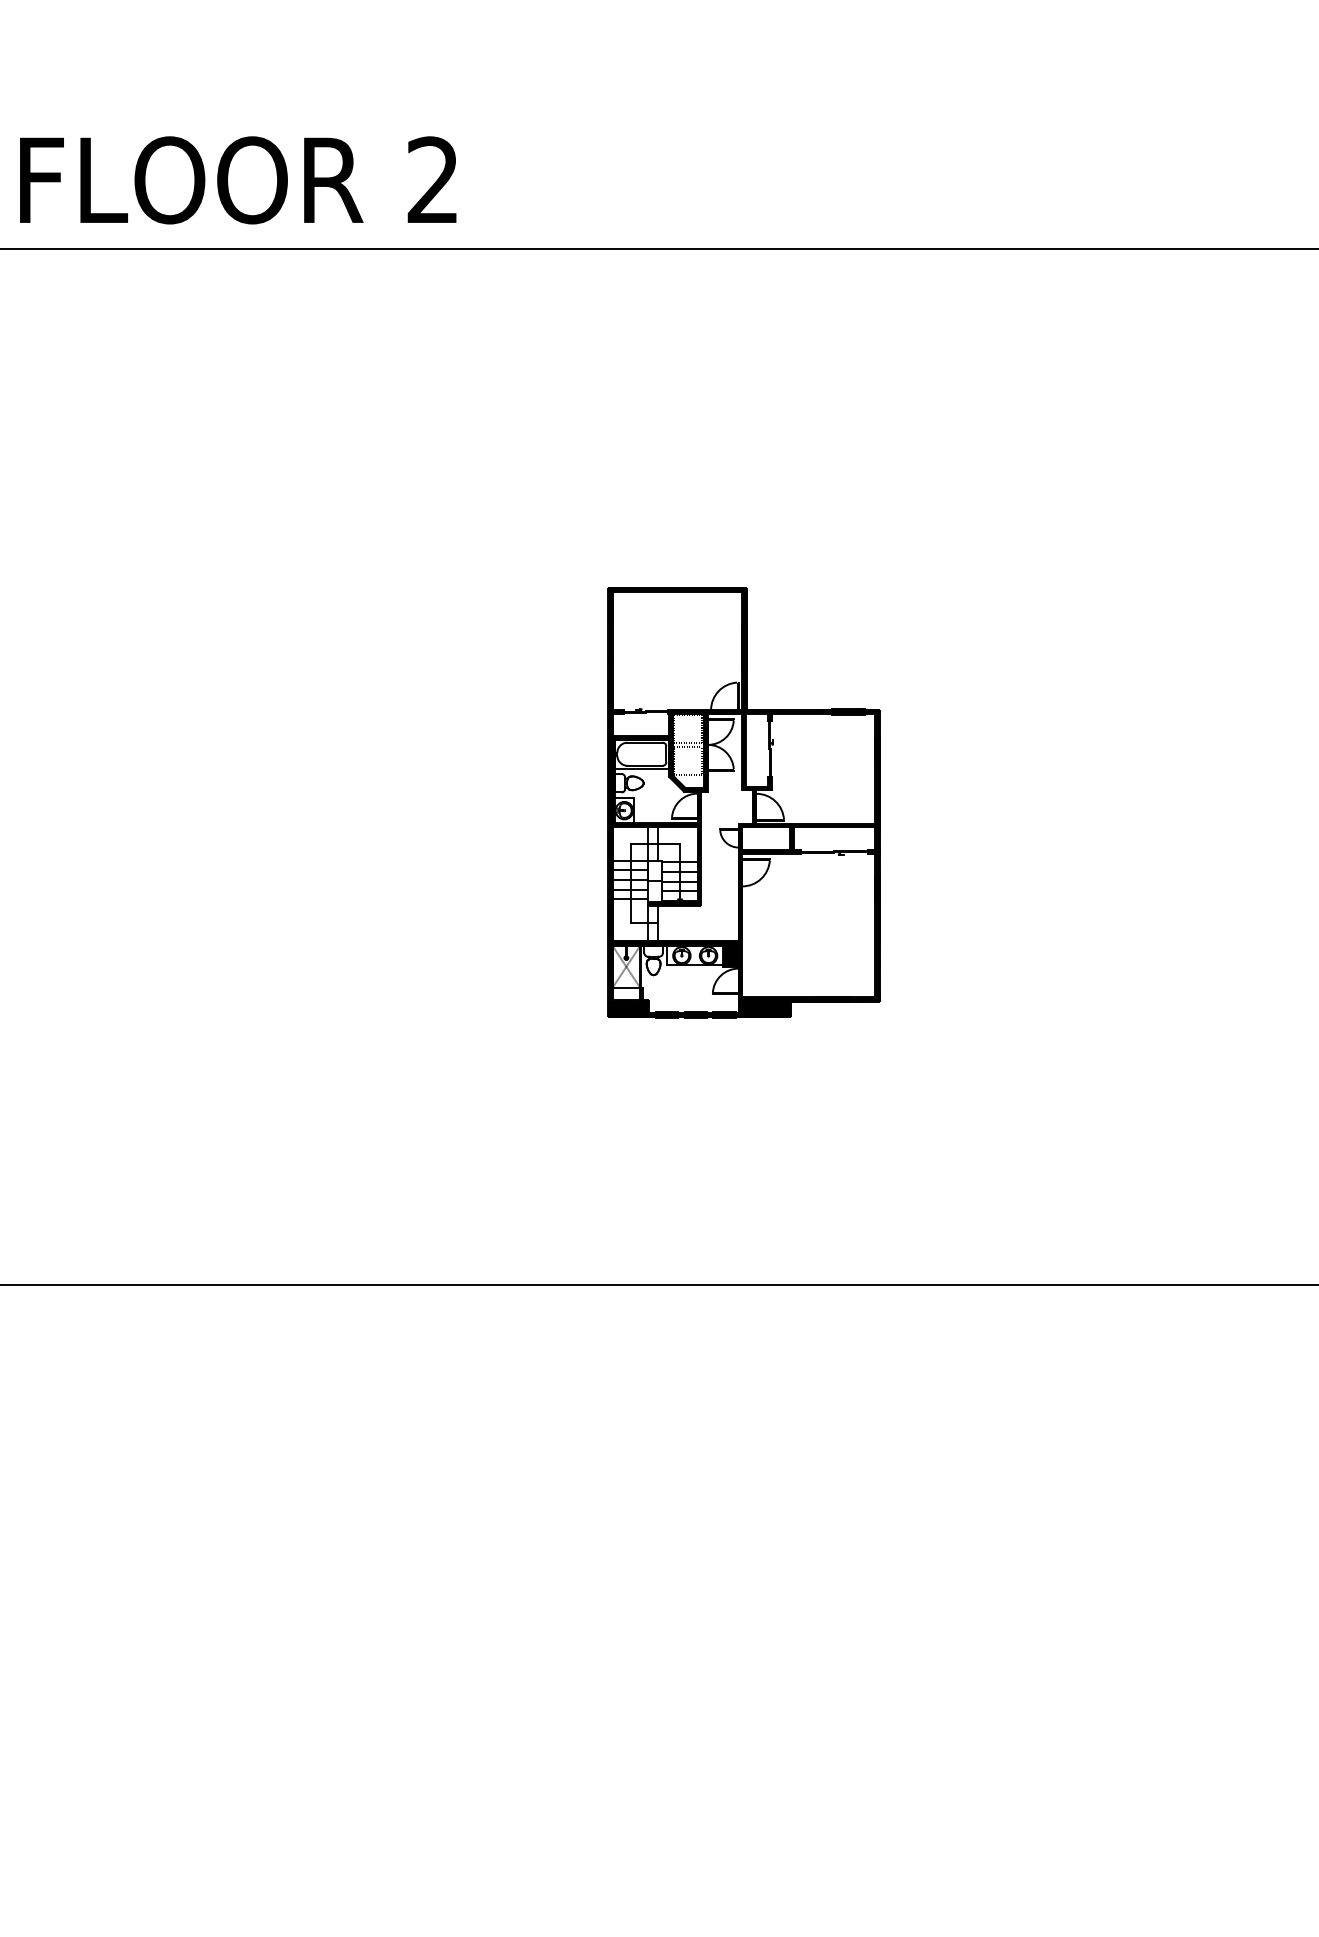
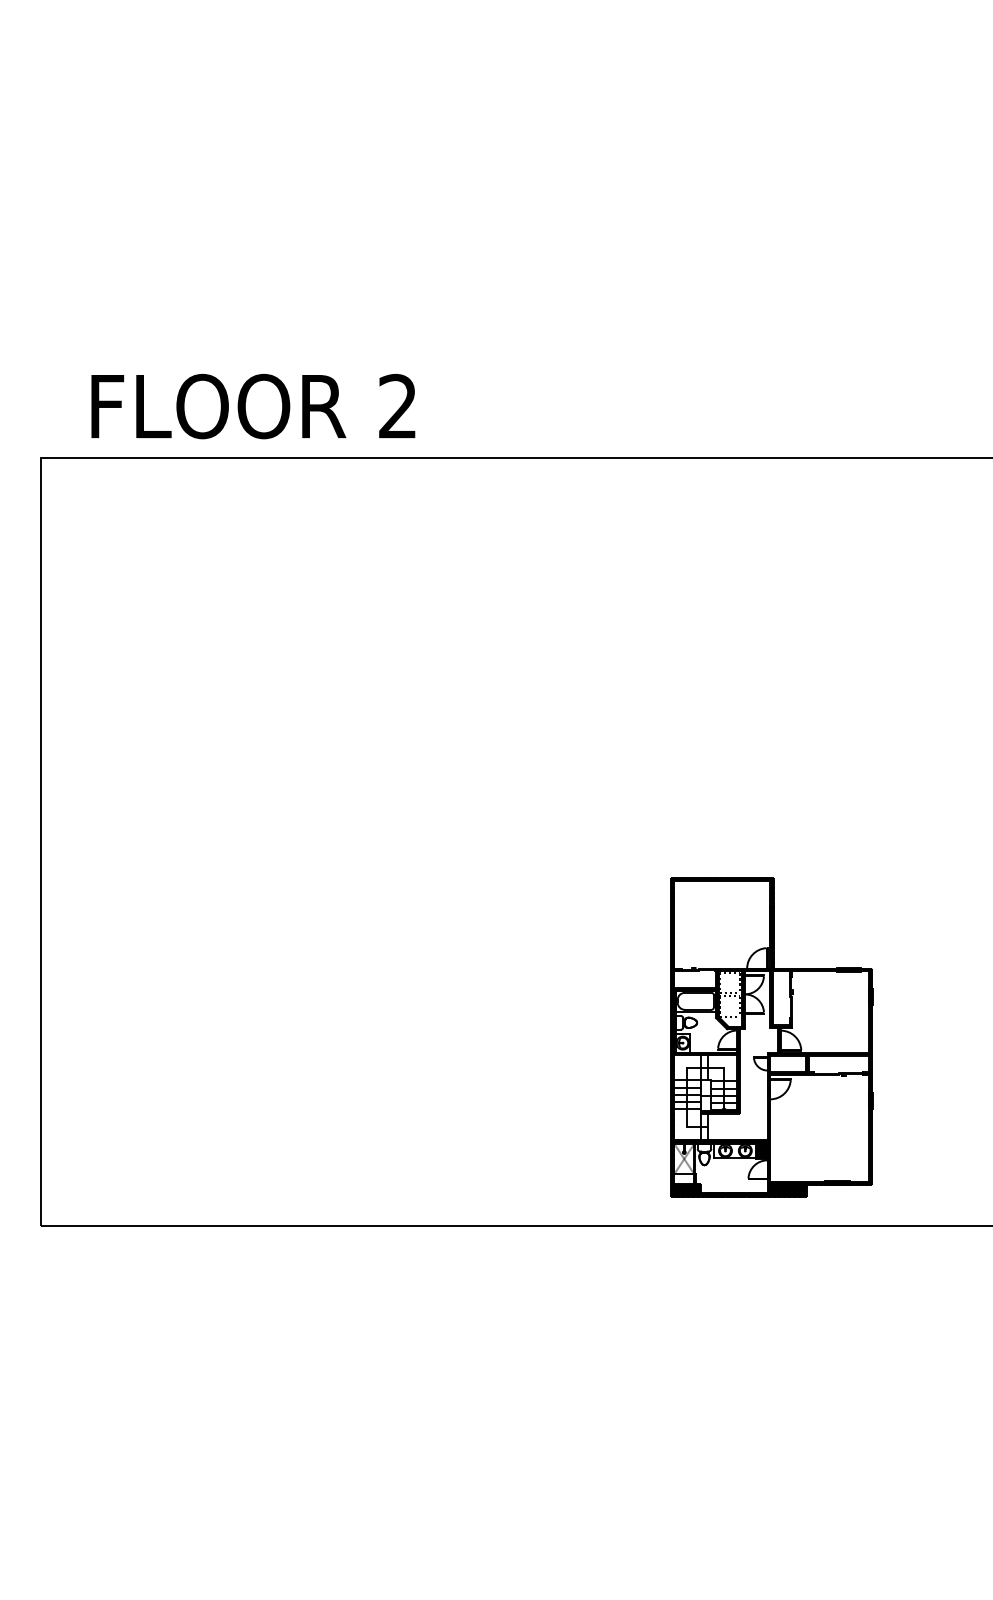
part: (743, 803) -> (771, 1037), moved

